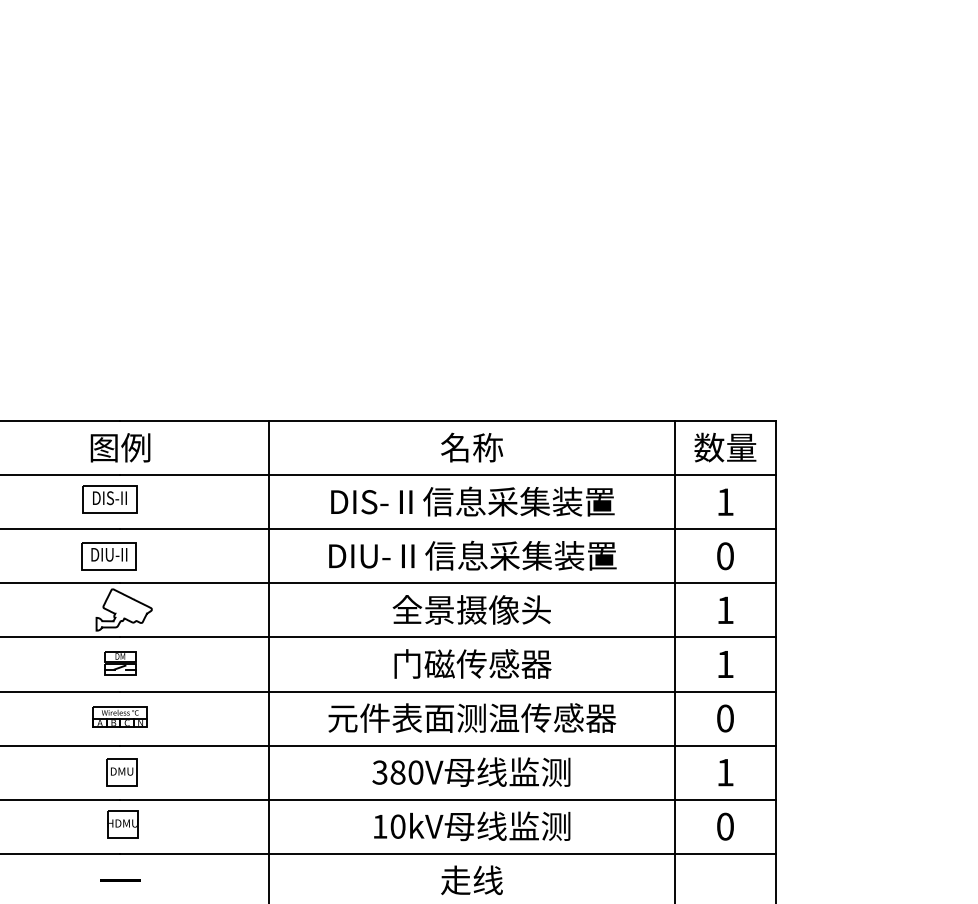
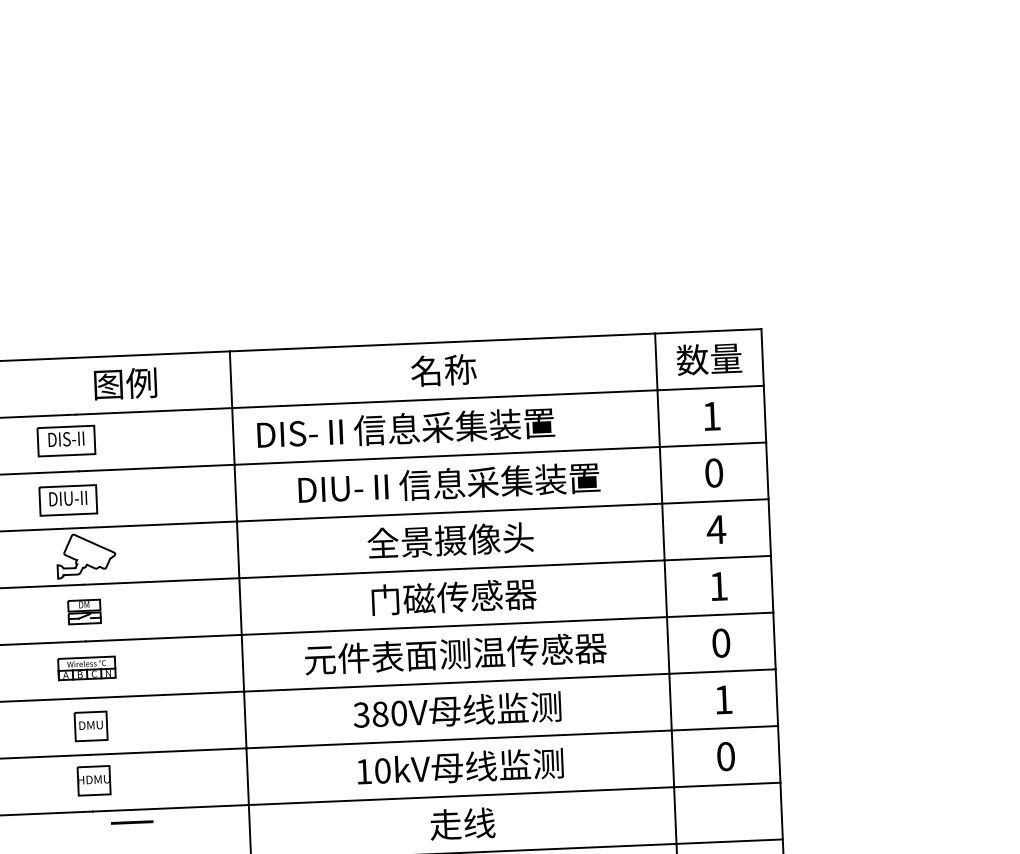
text: (120, 447) -> (125, 383), moved
text: (472, 501) -> (405, 428), moved
text: (725, 609) -> (716, 528), 1 -> 4
line: (120, 880) -> (132, 822), moved

